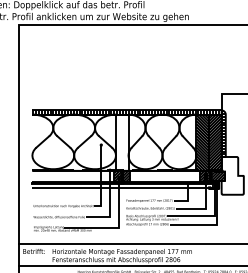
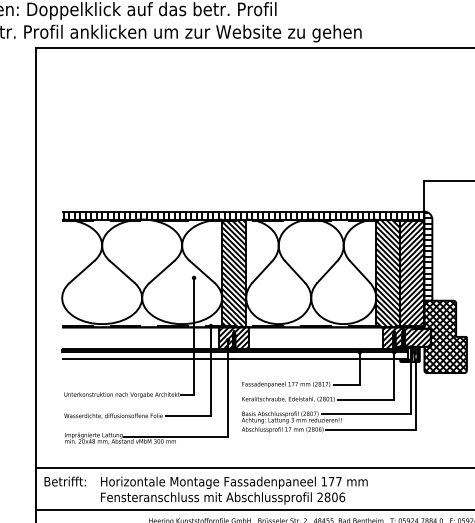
hatch: (121, 142) -> (232, 272), added
hatch: (232, 175) -> (445, 336), added

